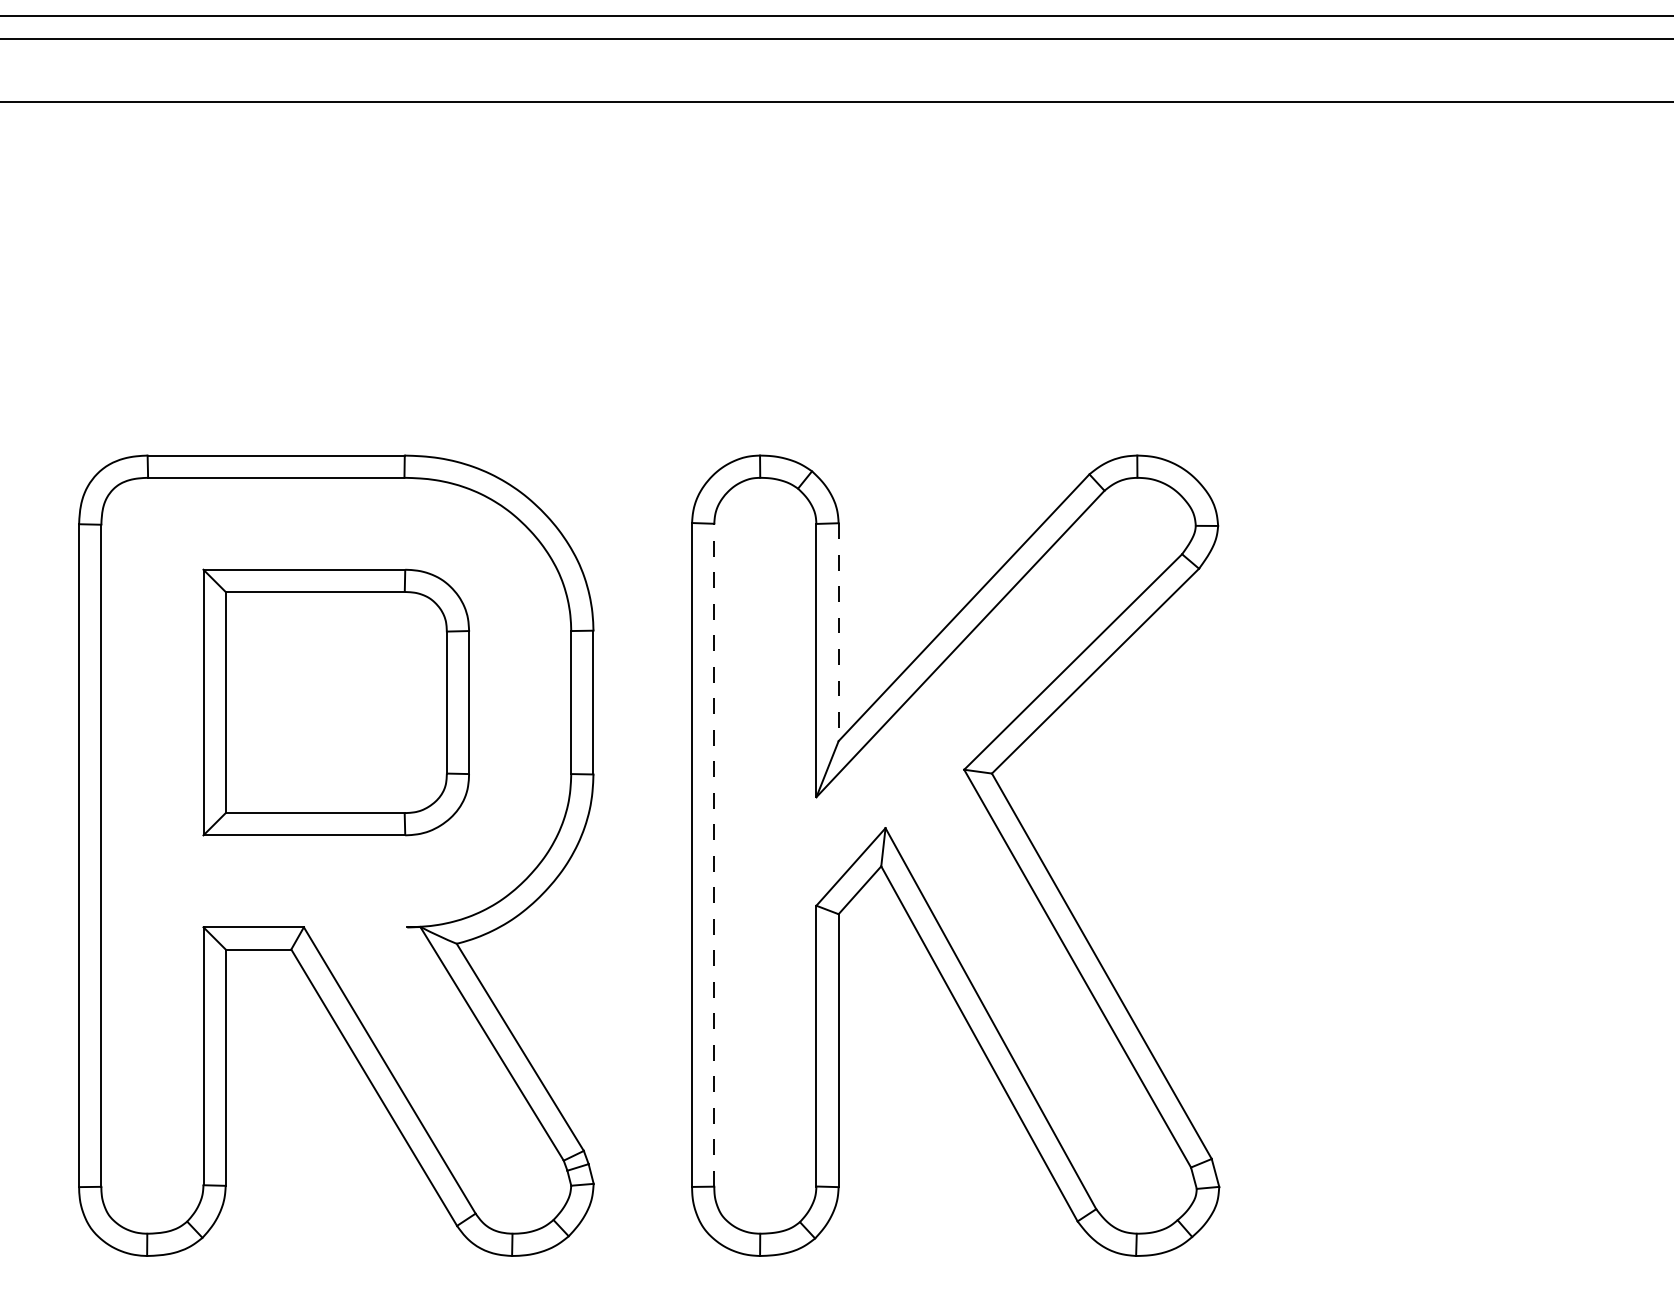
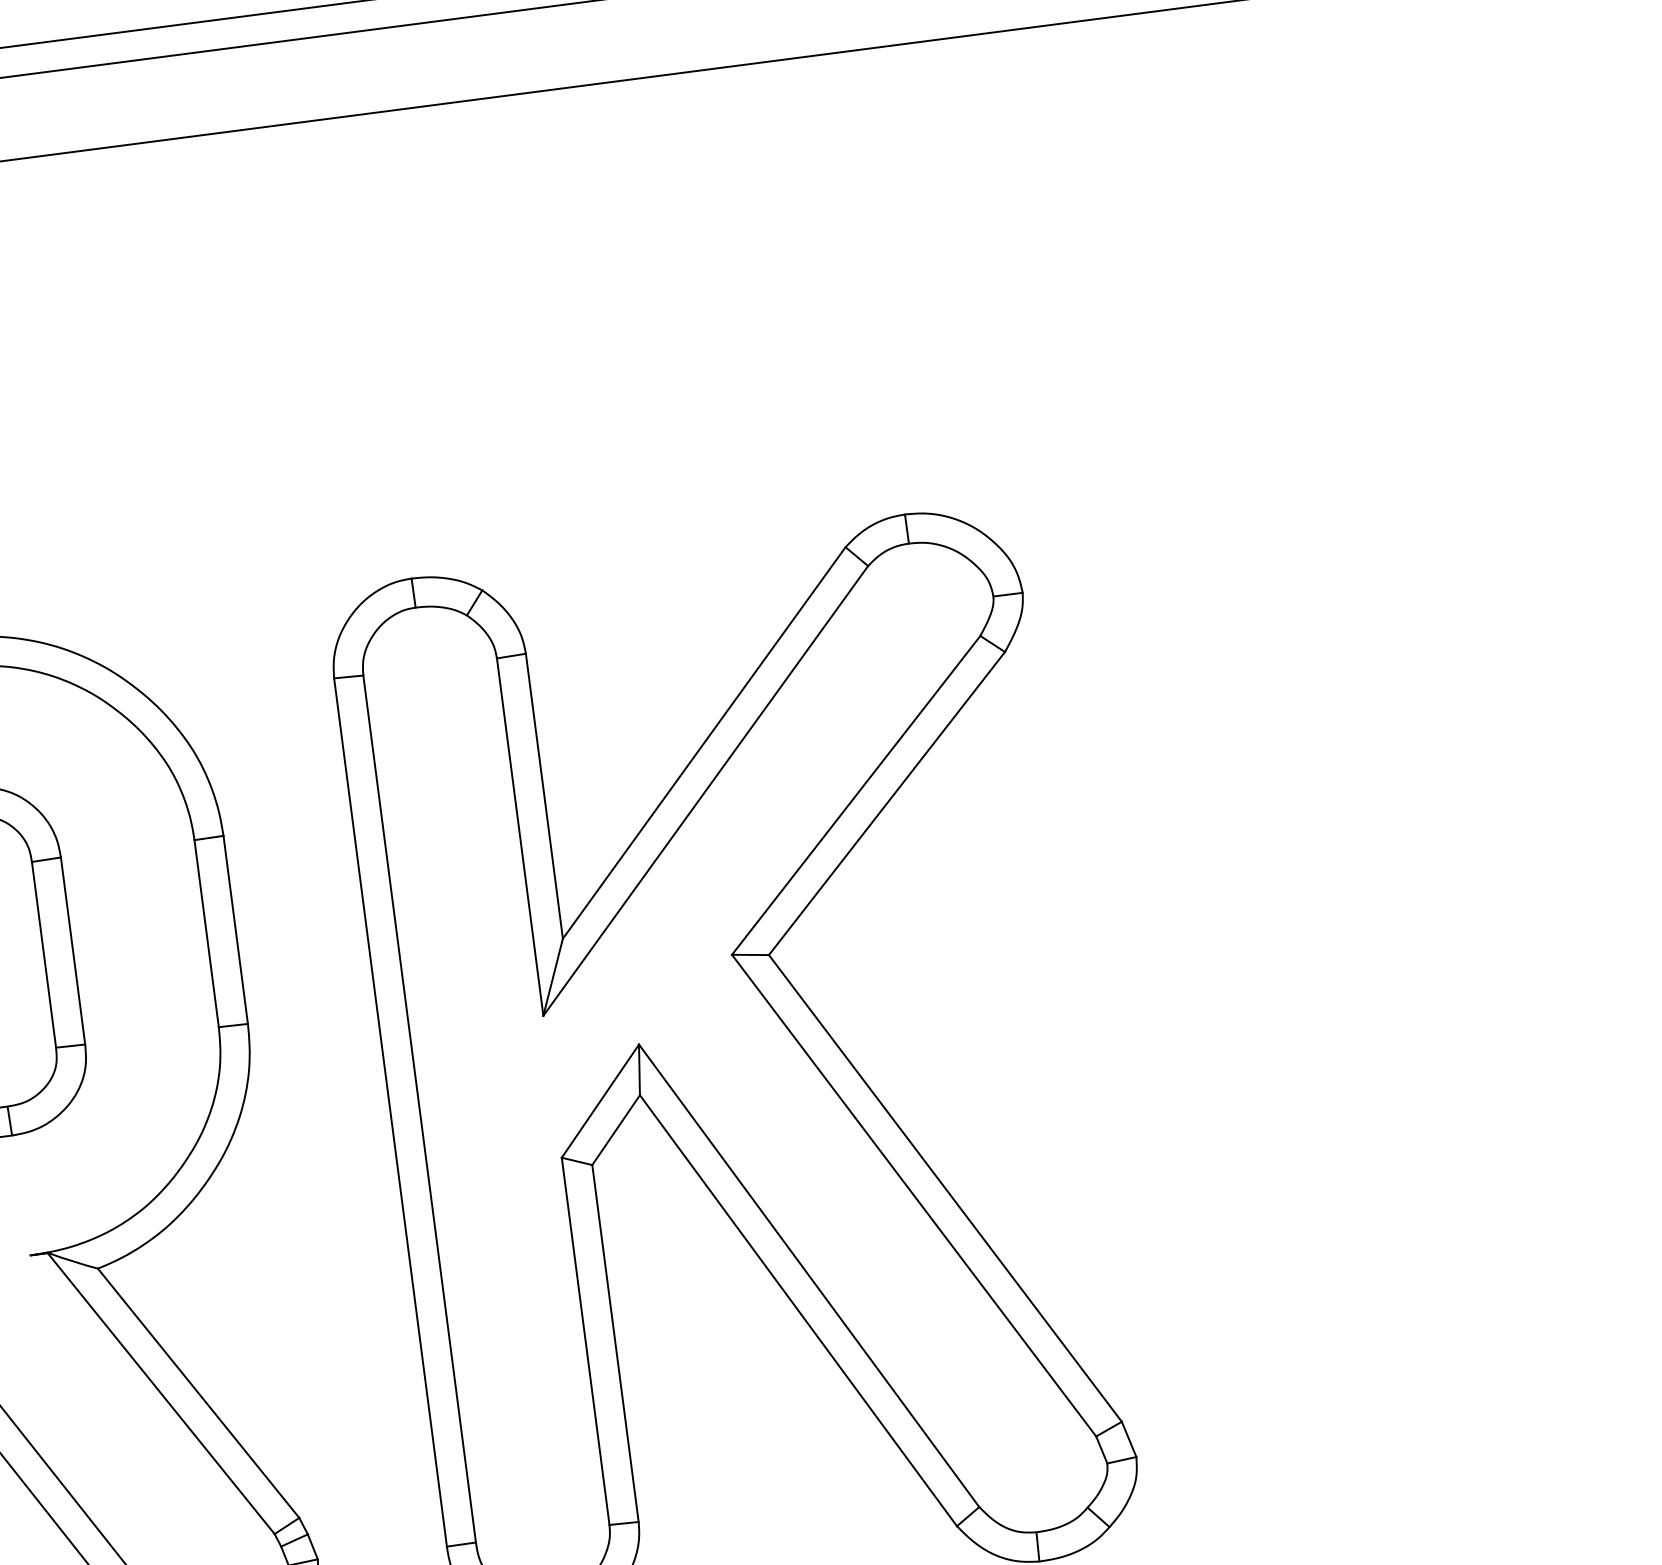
line: (838, 632) -> (544, 796), dashed -> solid
line: (714, 854) -> (419, 1108), dashed -> solid

